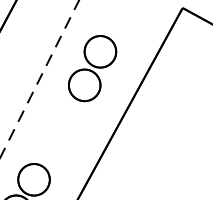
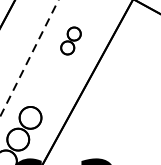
part: (91, 67) -> (70, 40), size x0.6

